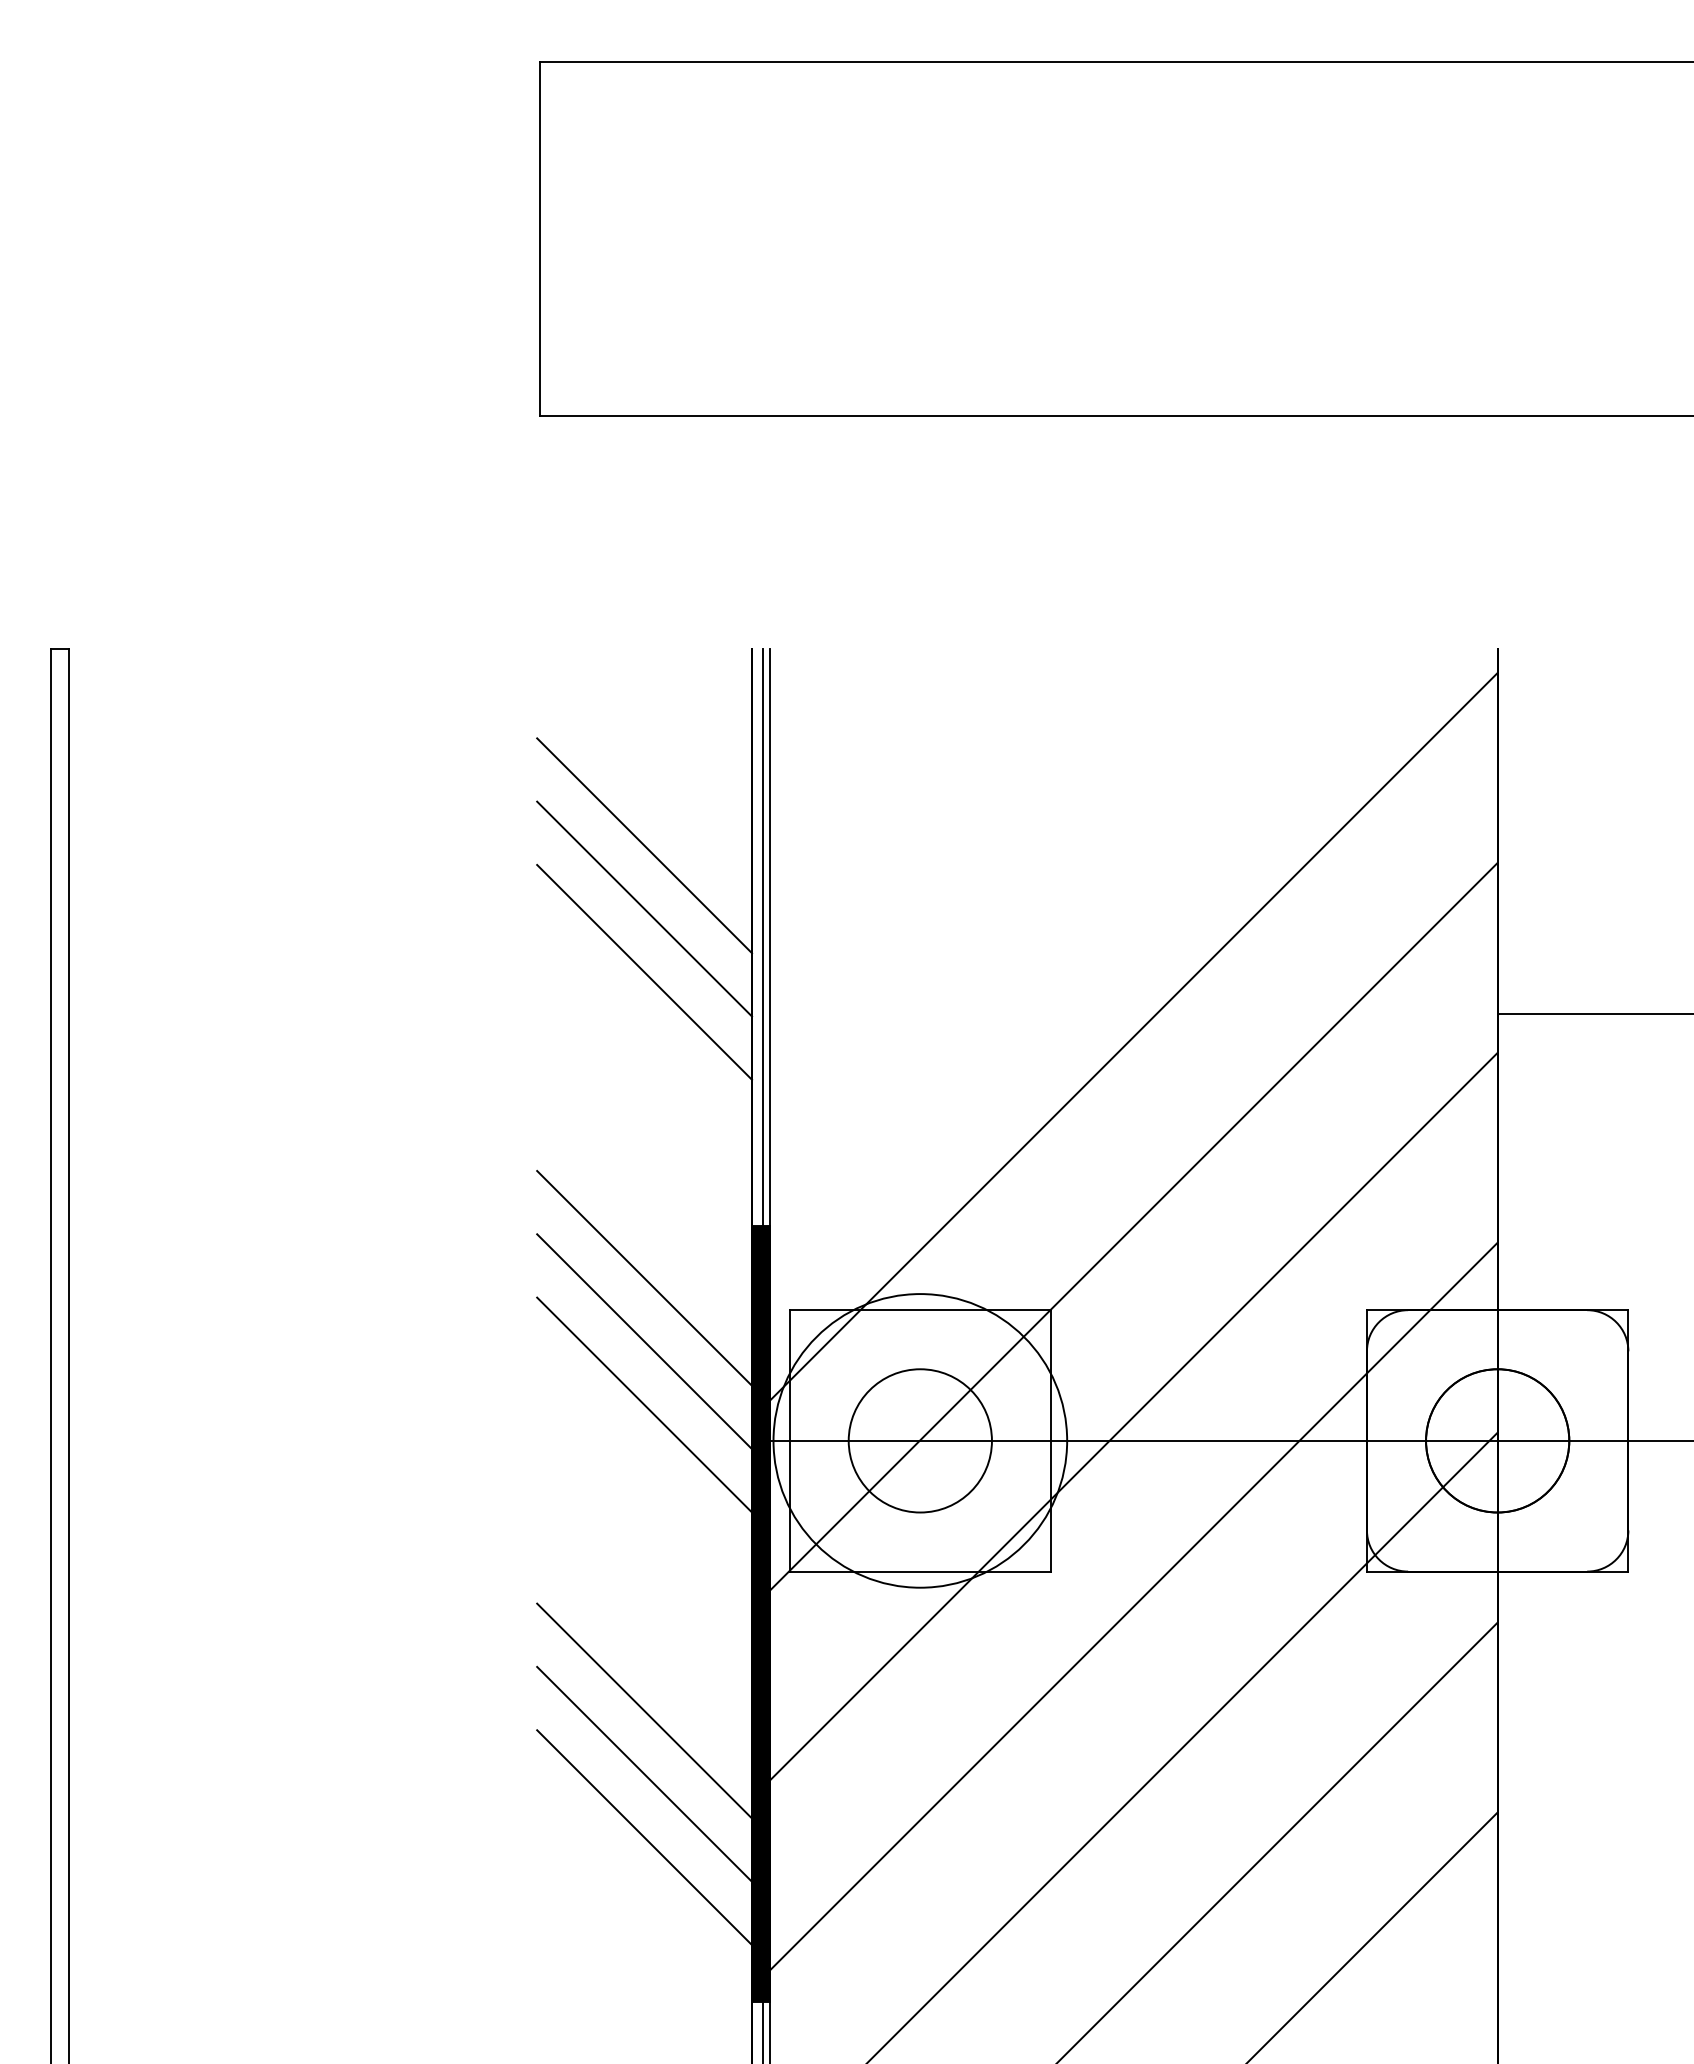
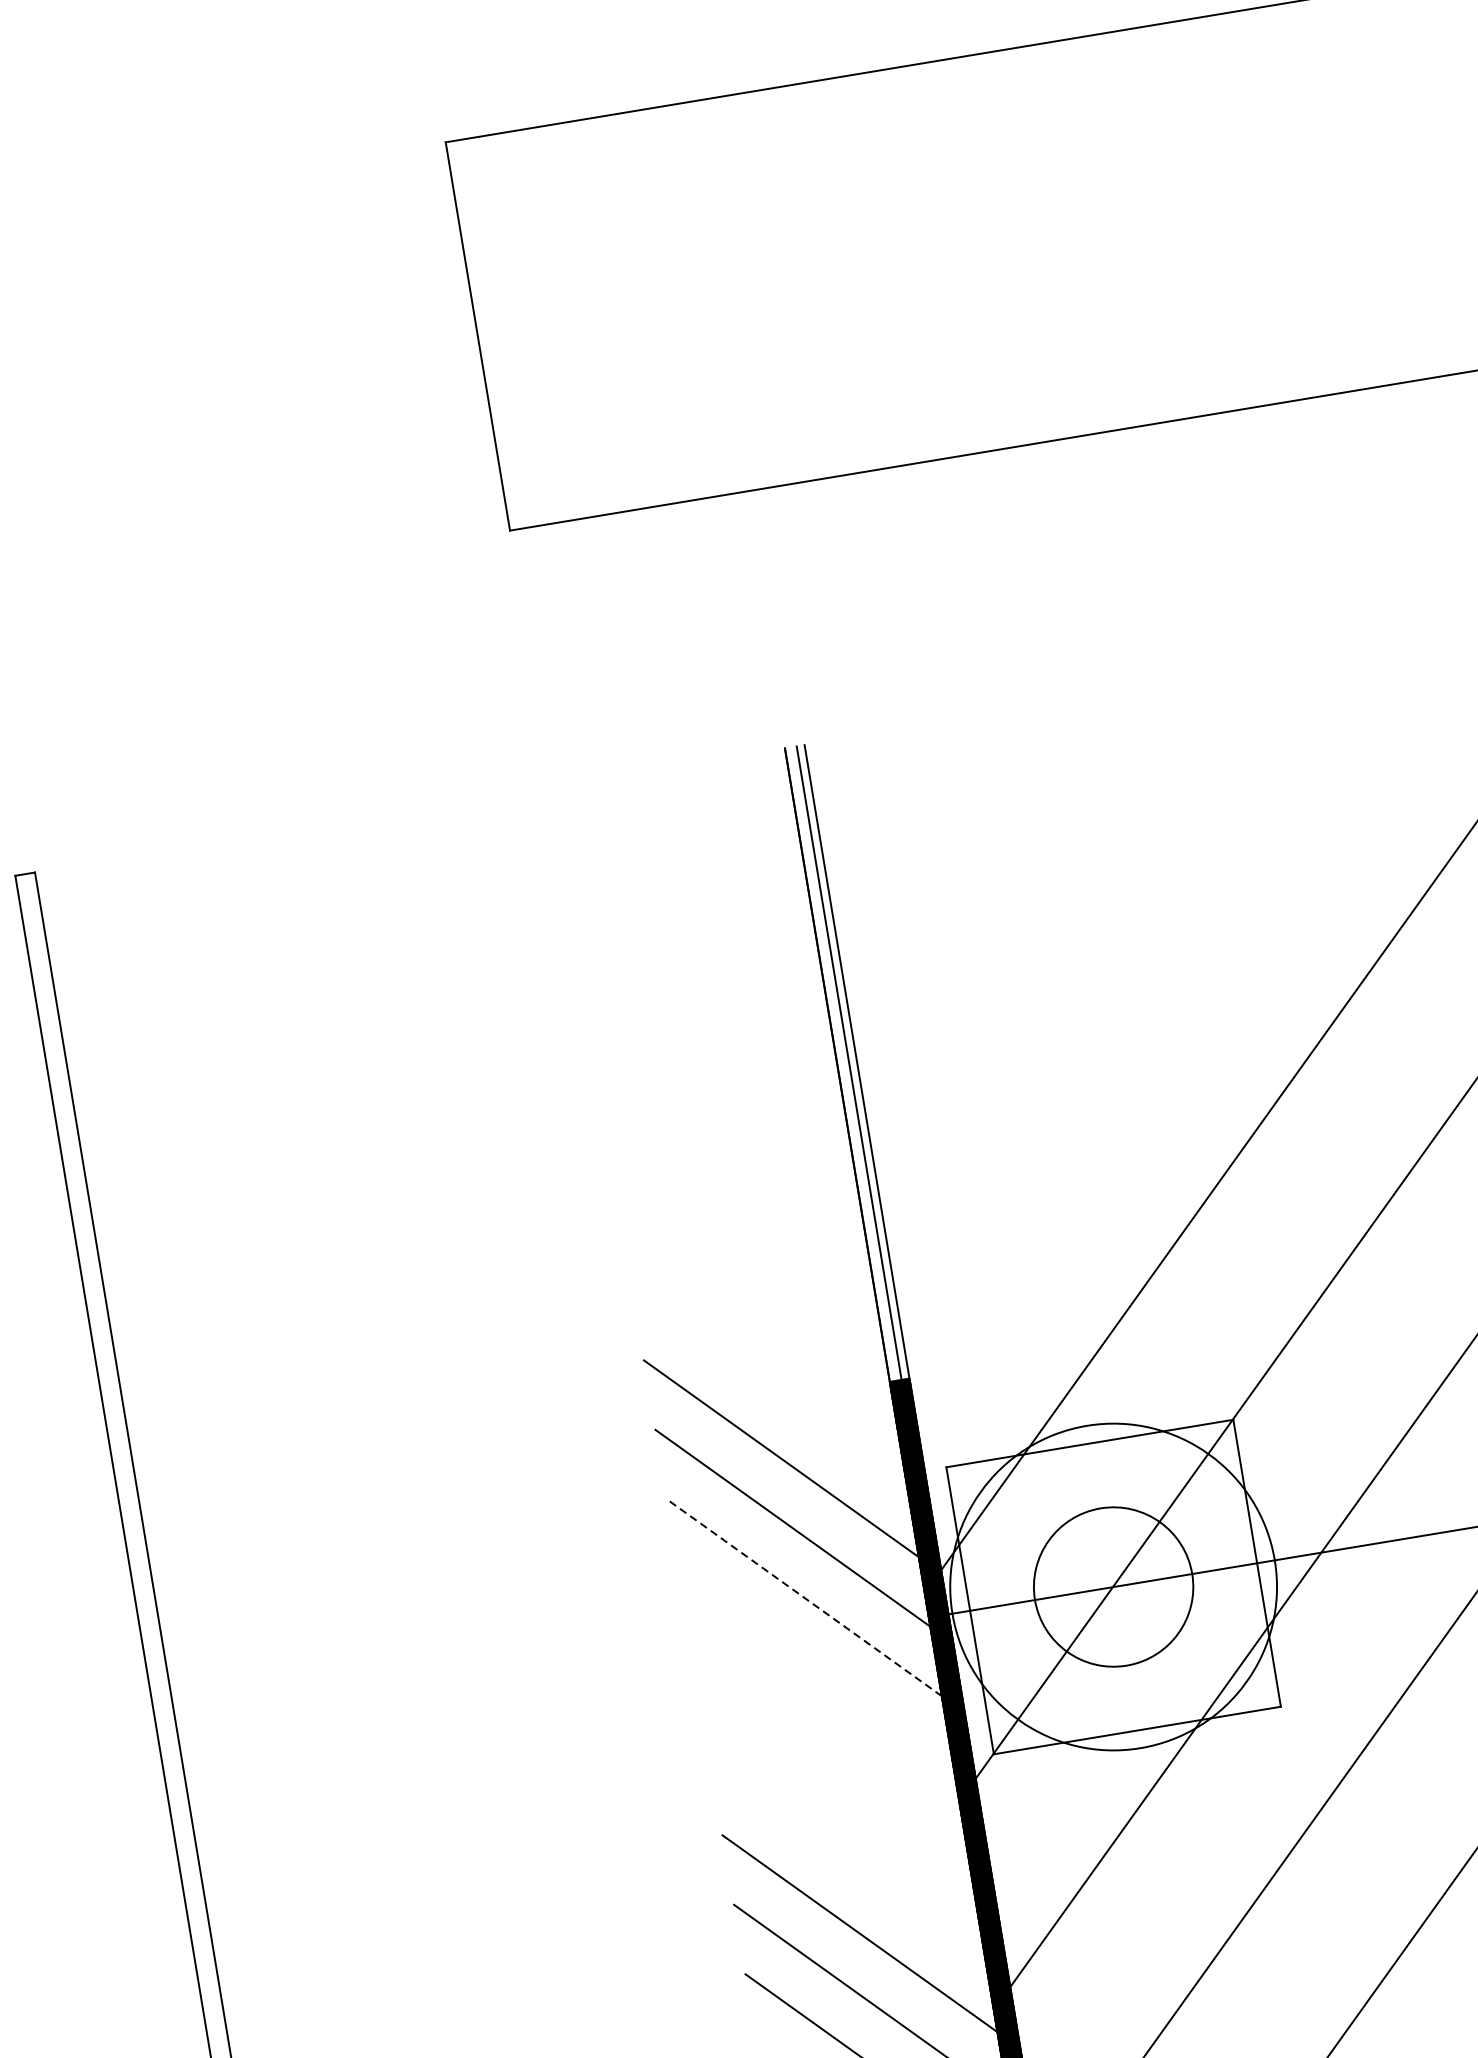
line: (644, 845) -> (702, 983), removed
line: (644, 908) -> (714, 1052), removed
line: (644, 971) -> (725, 1121), removed
line: (644, 1405) -> (804, 1598), solid -> dashed

